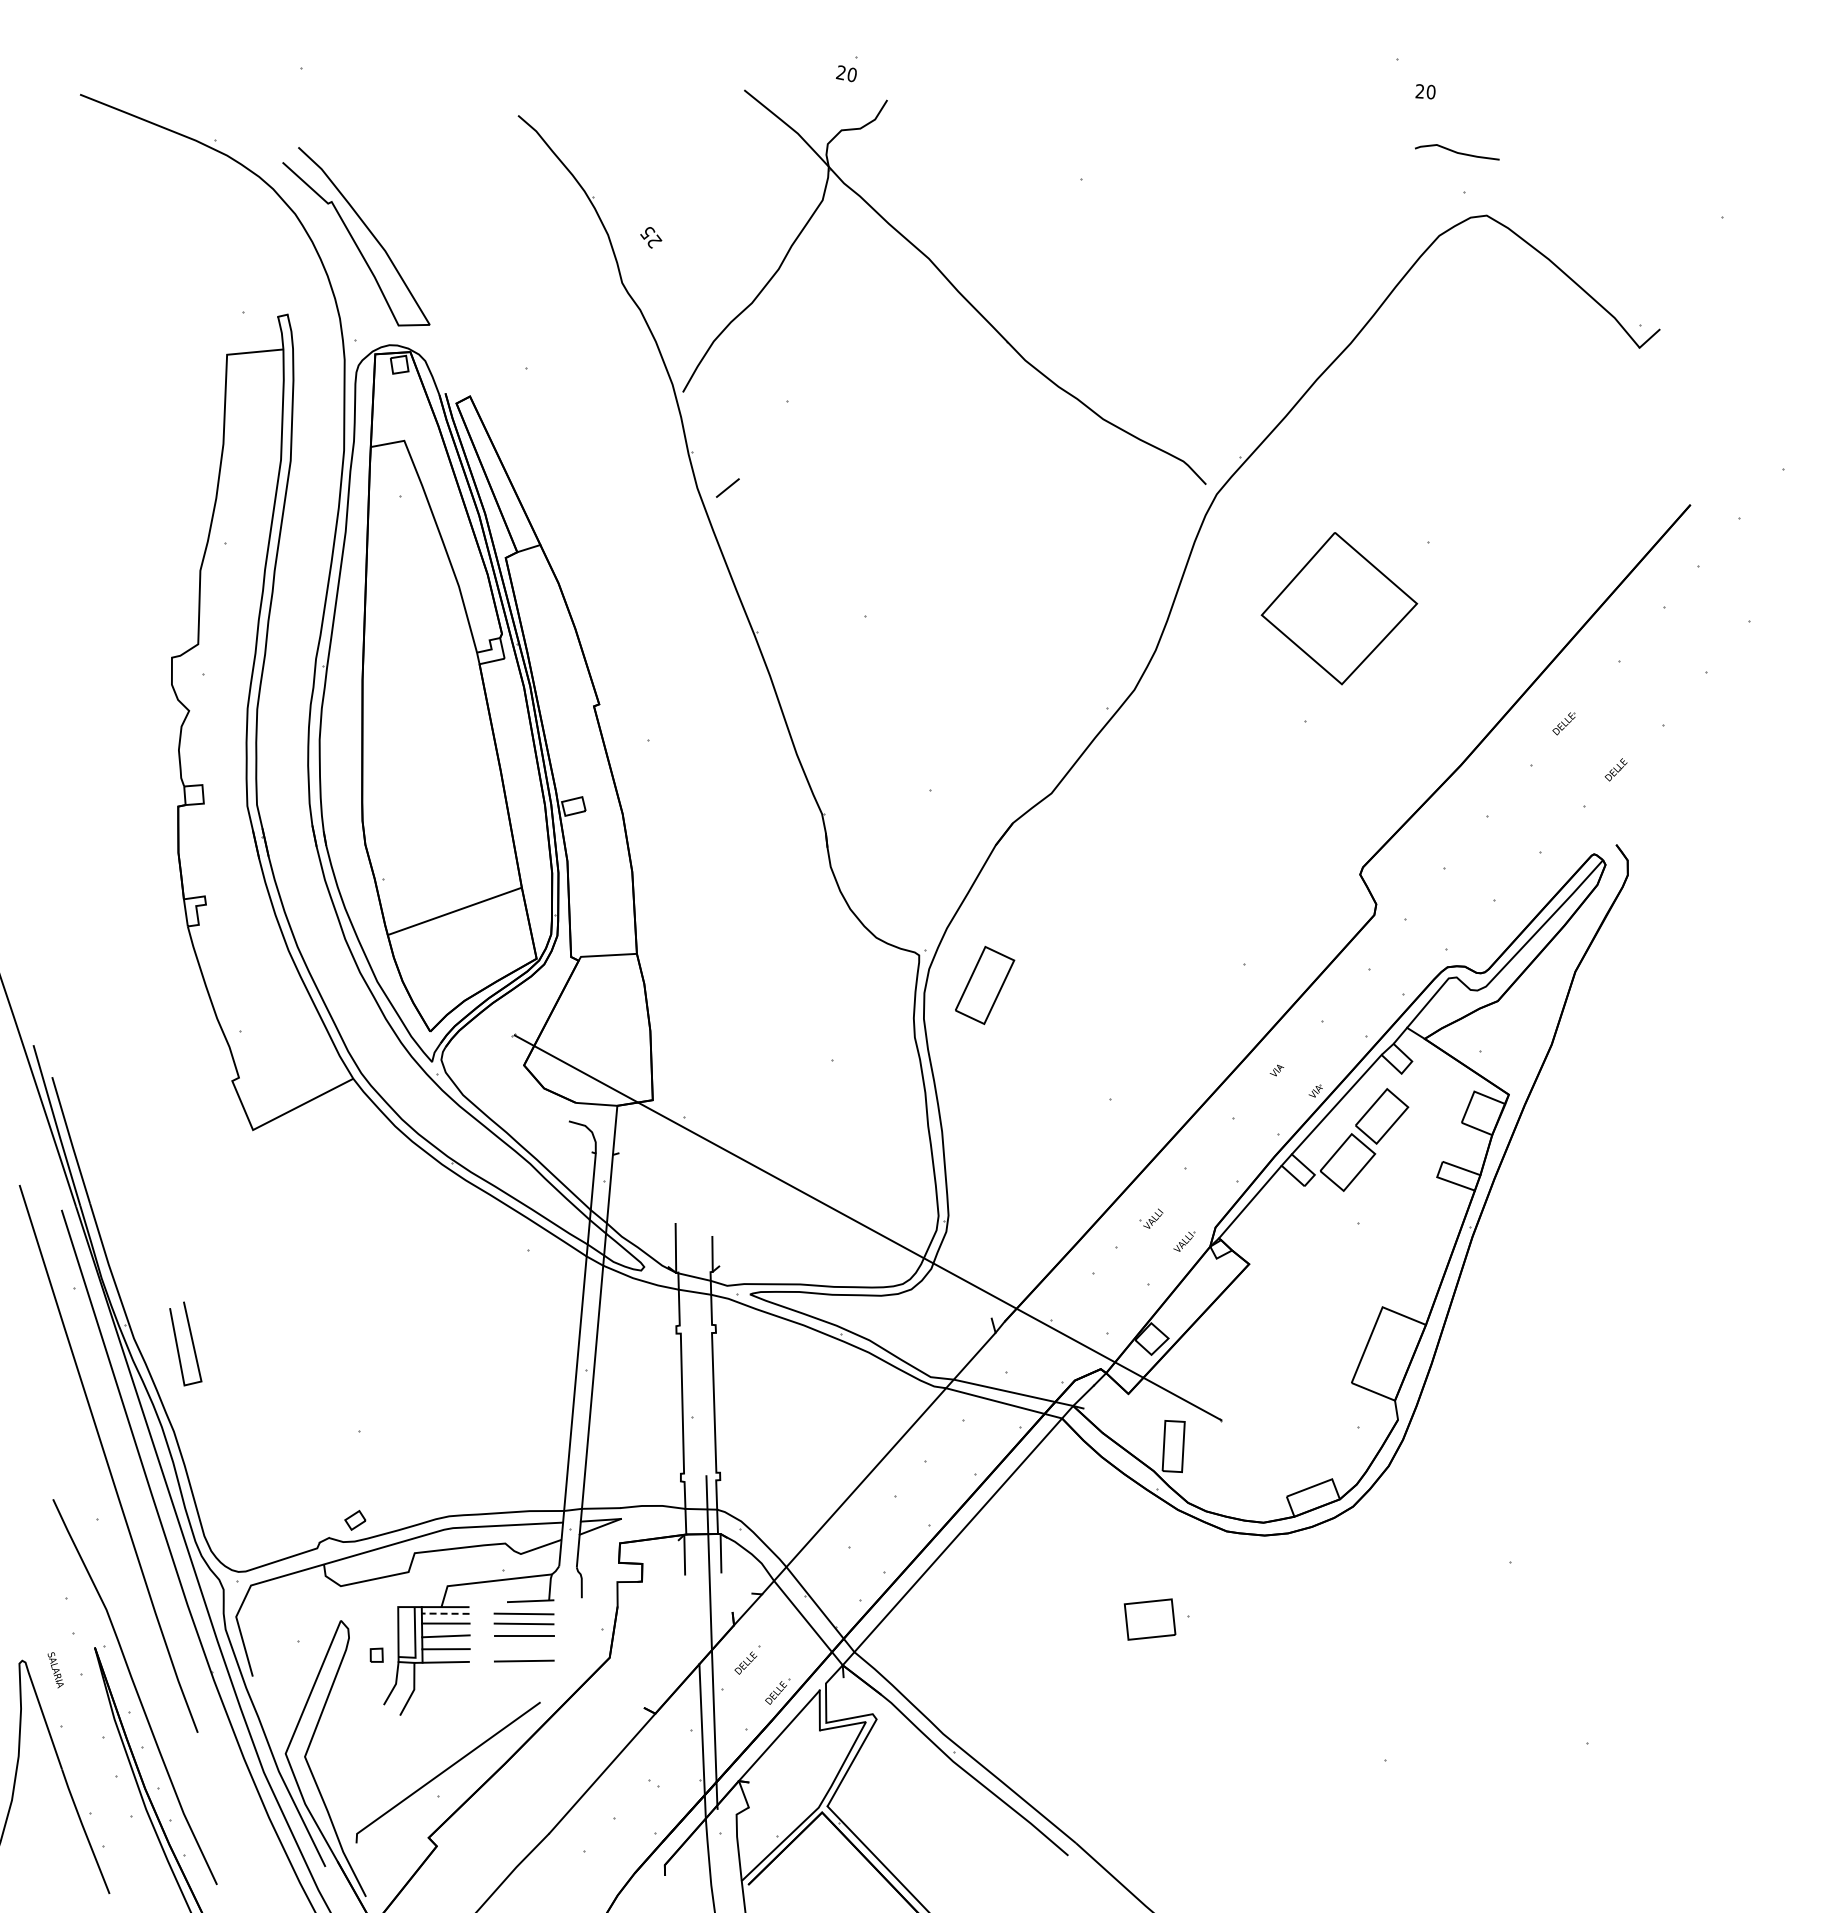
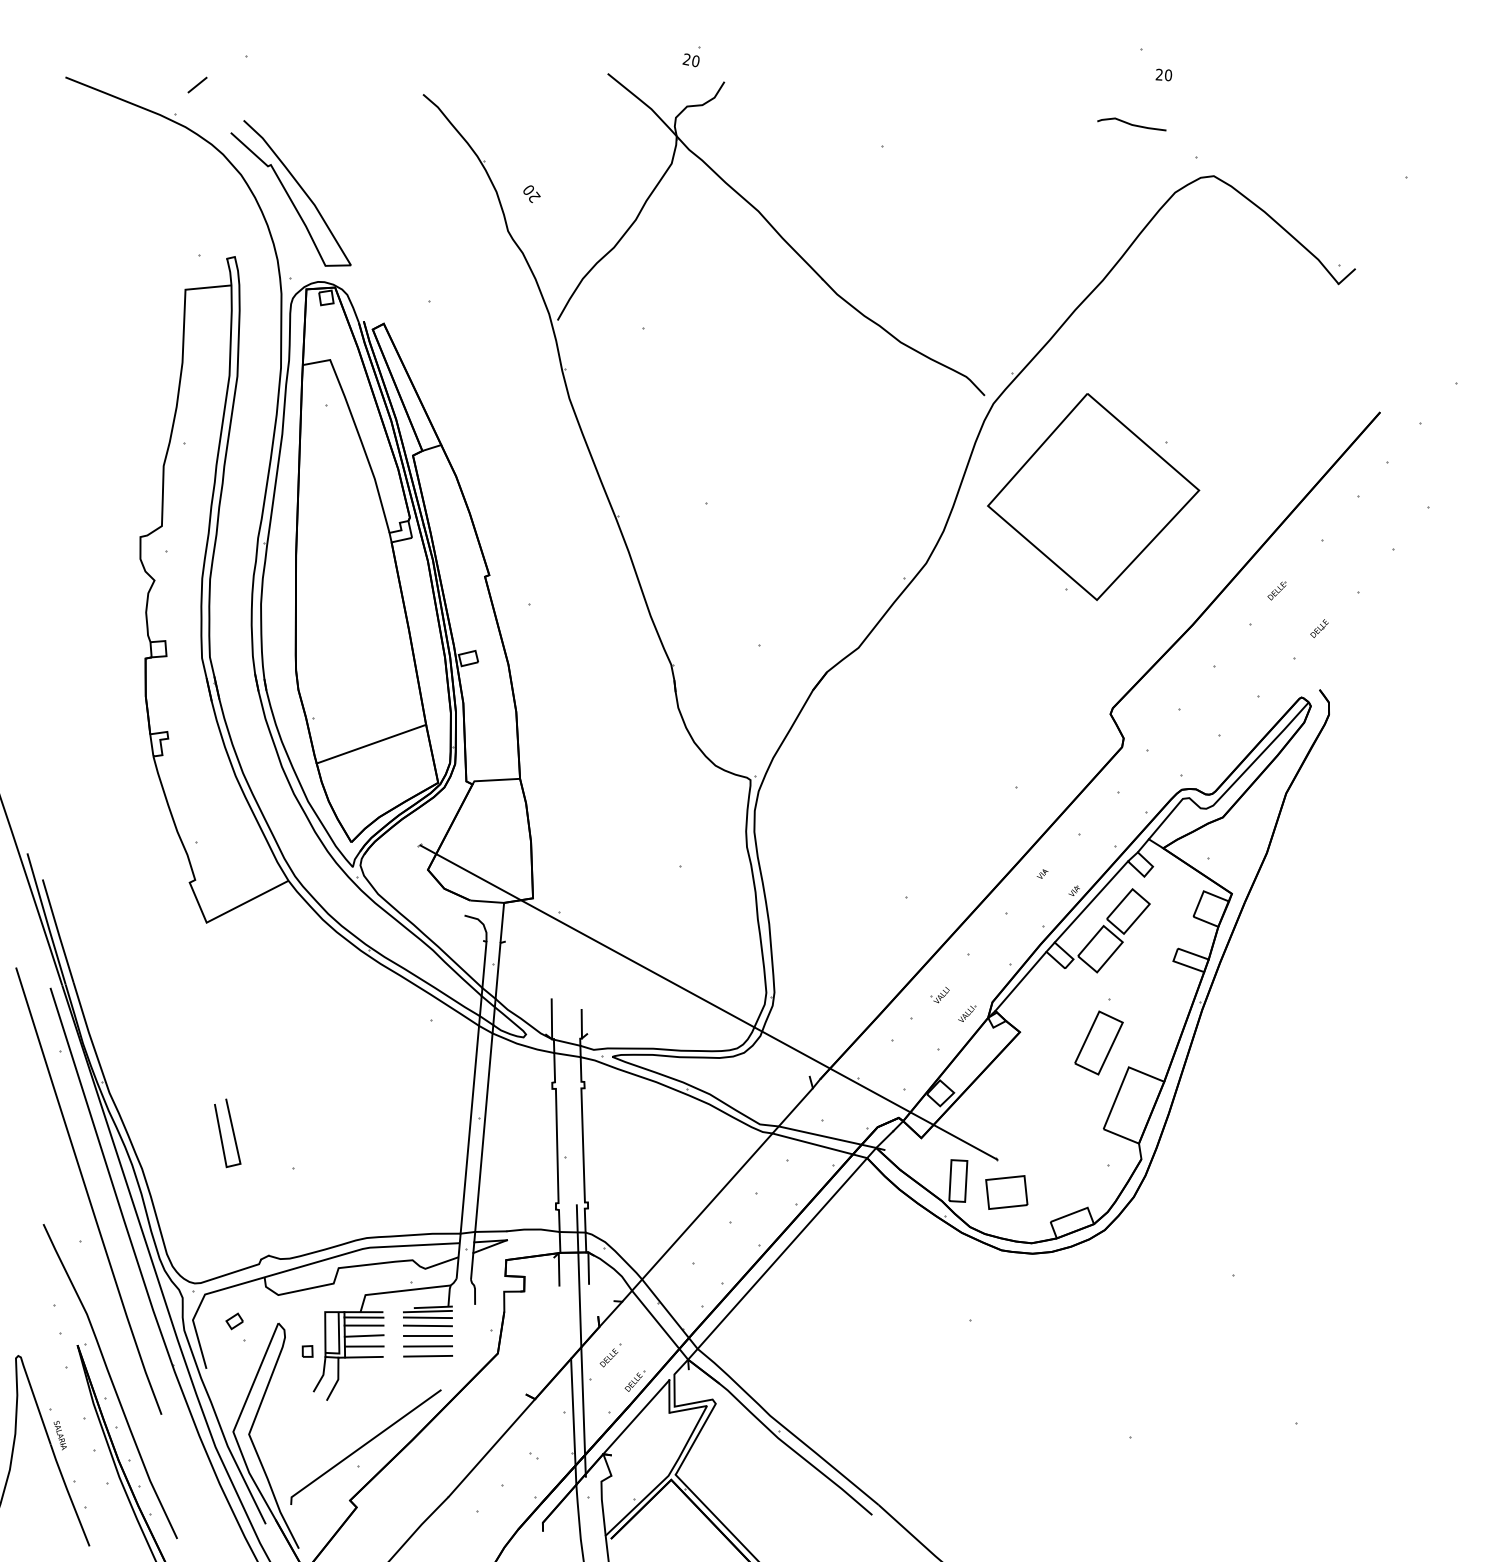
curve: (1457, 152) -> (1132, 124), moved
text: (647, 233) -> (528, 190), 25 -> 20
line: (727, 487) -> (197, 84), moved
part: (1339, 608) -> (1093, 496), size x1.67
part: (985, 984) -> (1099, 1042), moved
line: (191, 1341) -> (232, 1131), moved
part: (355, 1520) -> (234, 1321), moved
line: (523, 1606) -> (427, 1311), added
line: (445, 1613) -> (363, 1317), dashed -> solid
part: (1149, 1619) -> (1006, 1192), moved
line: (523, 1648) -> (427, 1345), added
part: (55, 1670) -> (60, 1435), moved

